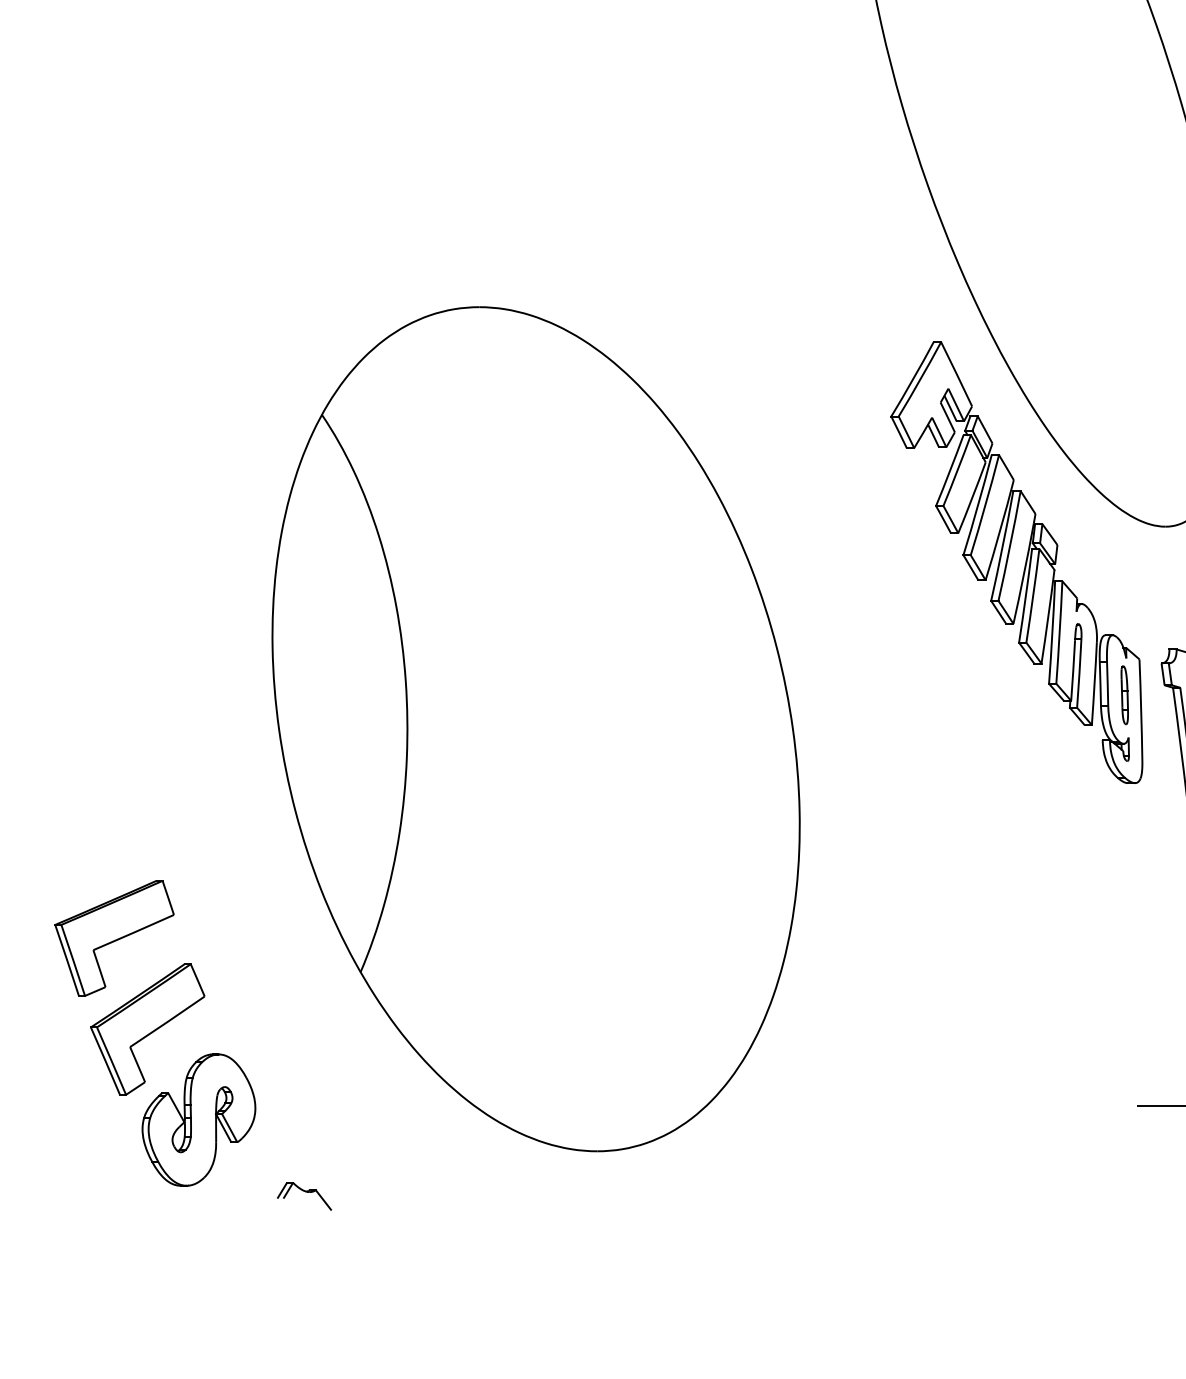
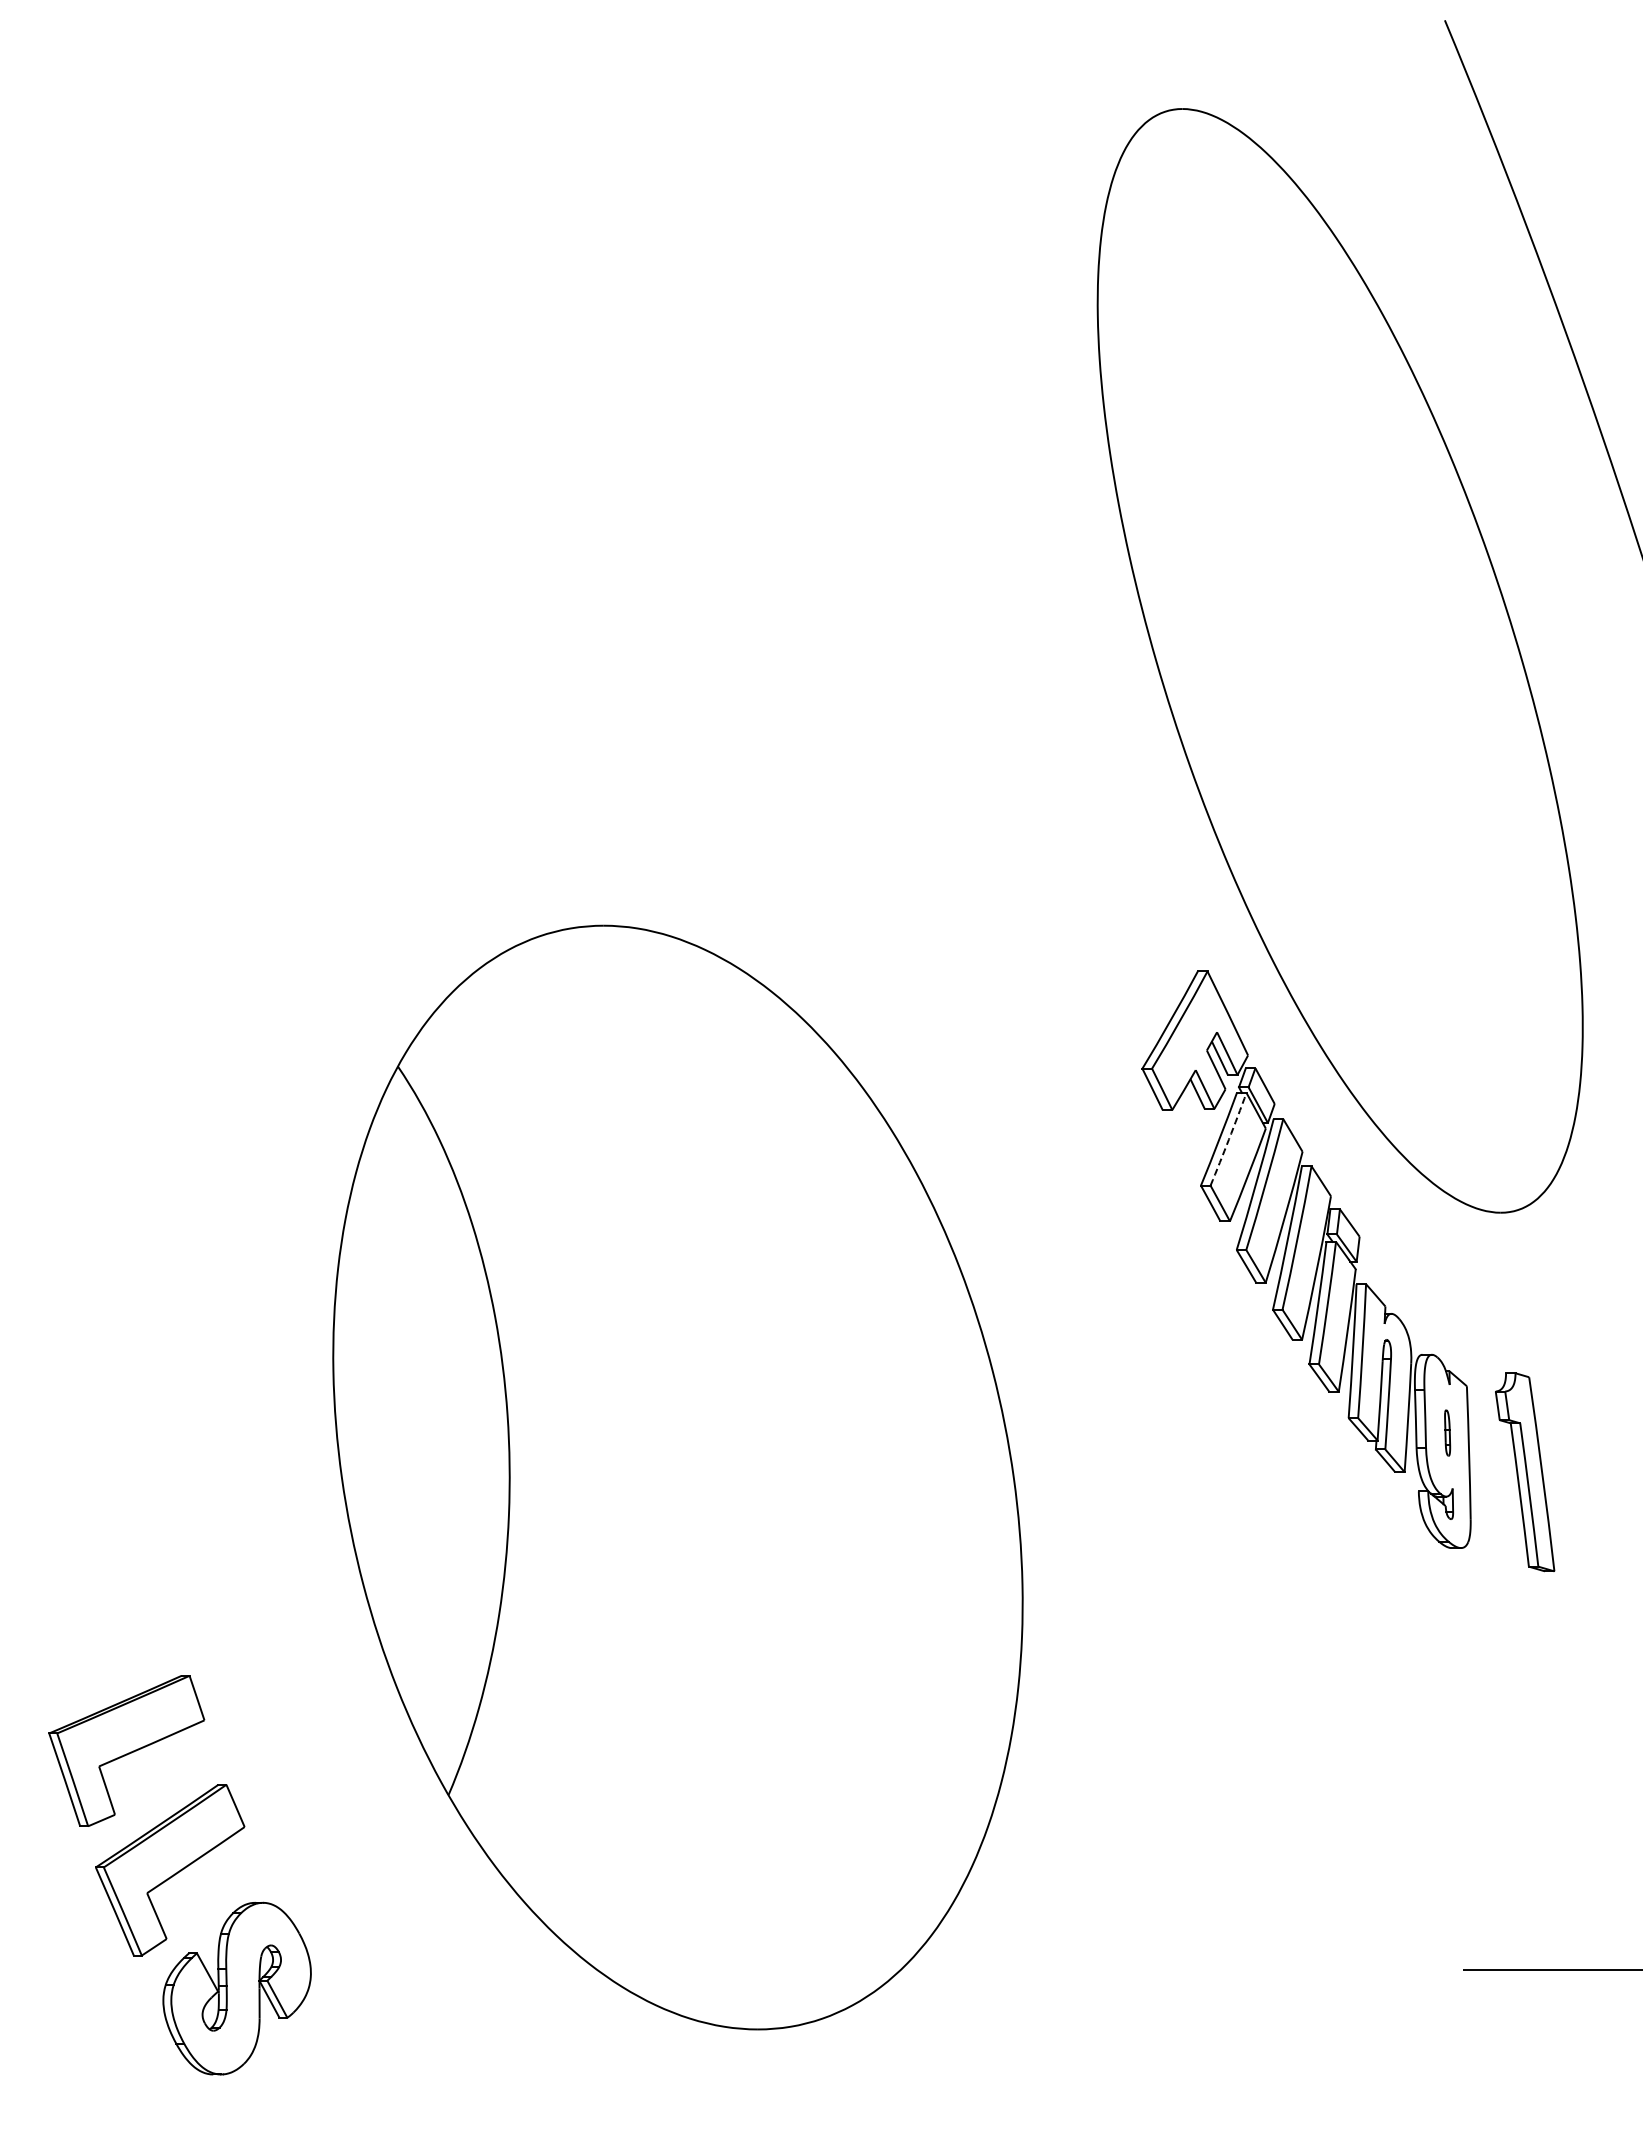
arc: (957, 470) -> (1228, 1139), solid -> dashed
part: (1124, 694) -> (1447, 1432), size x0.6
part: (304, 1196) -> (375, 2088), removed

